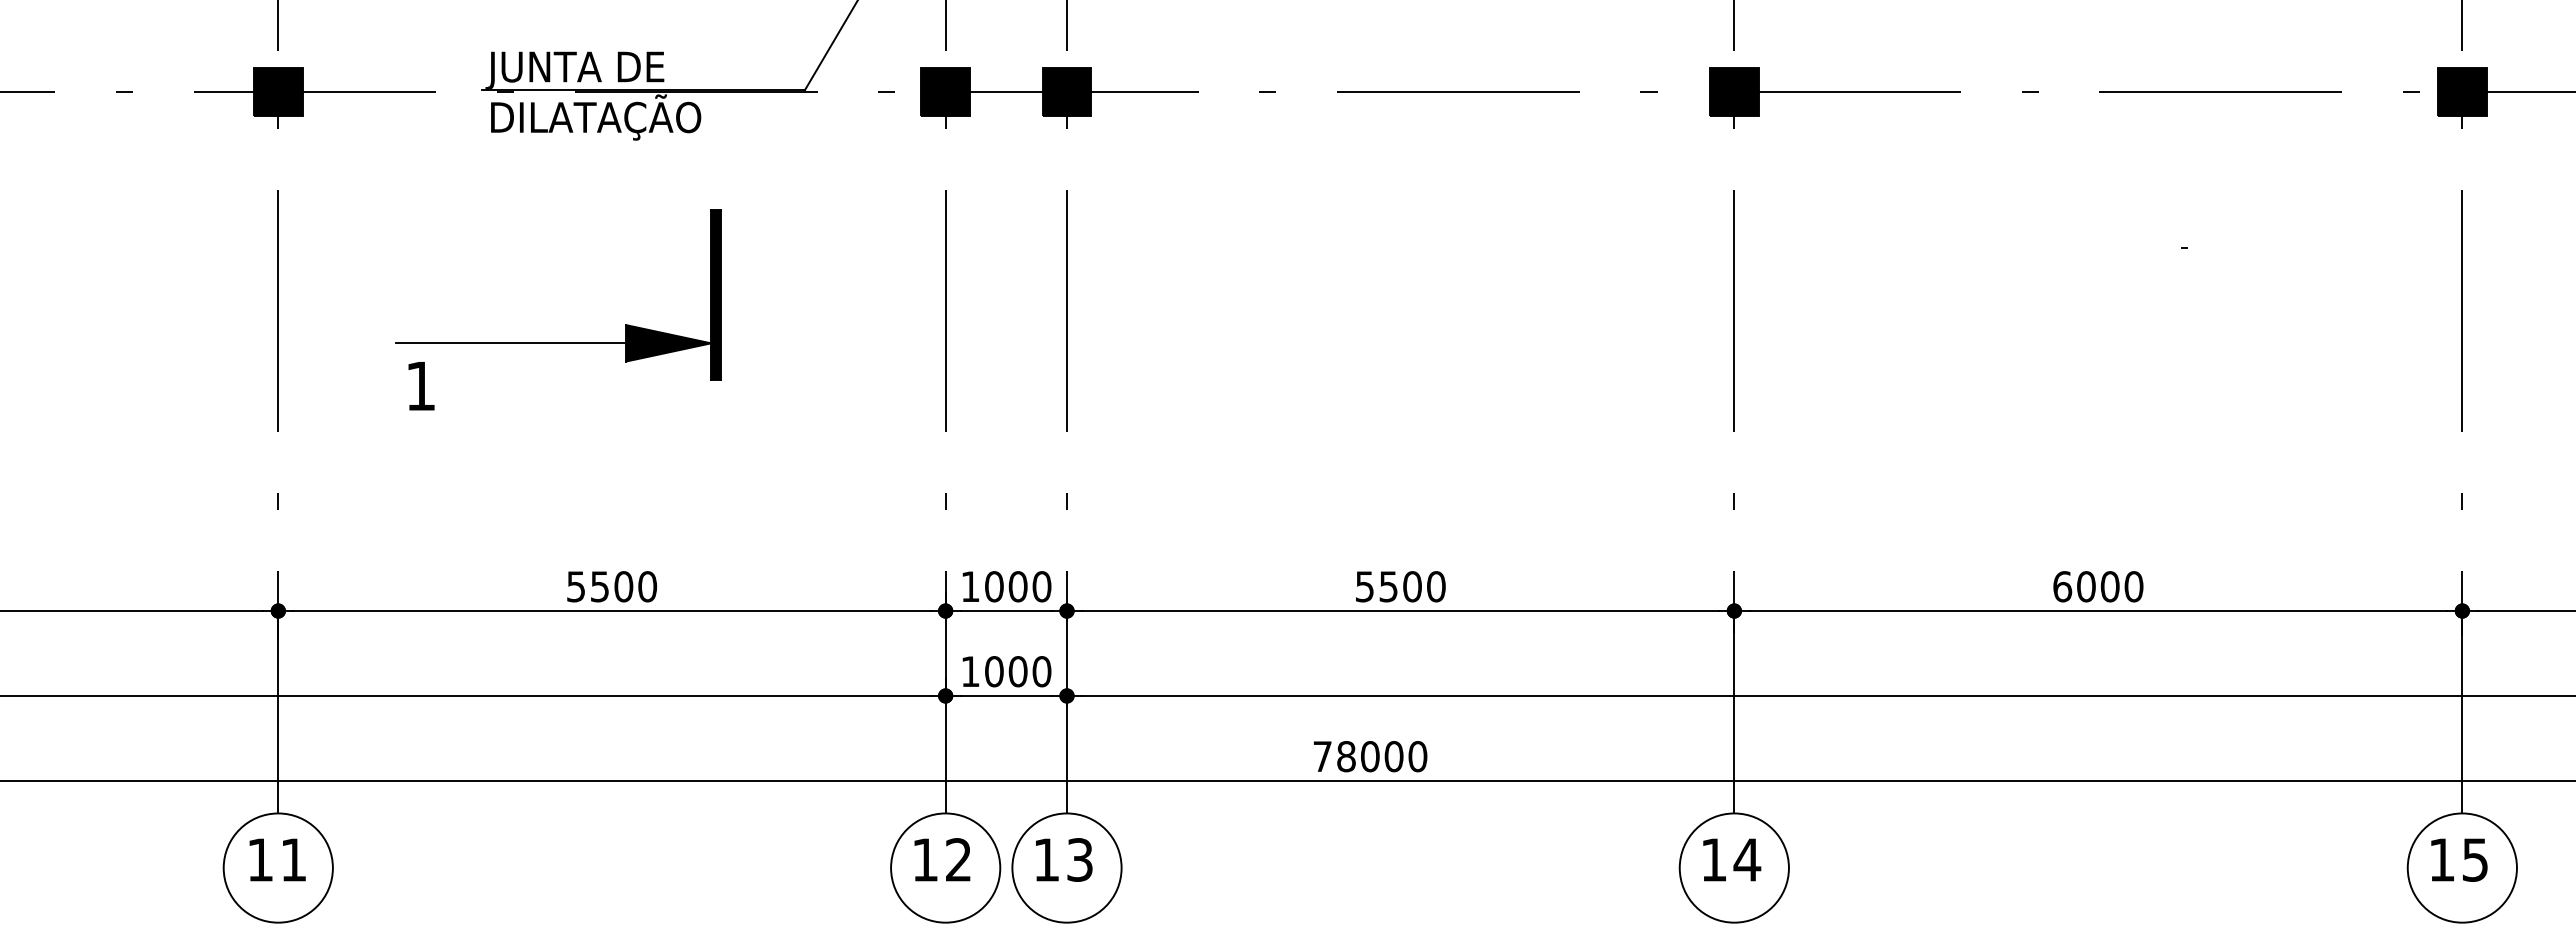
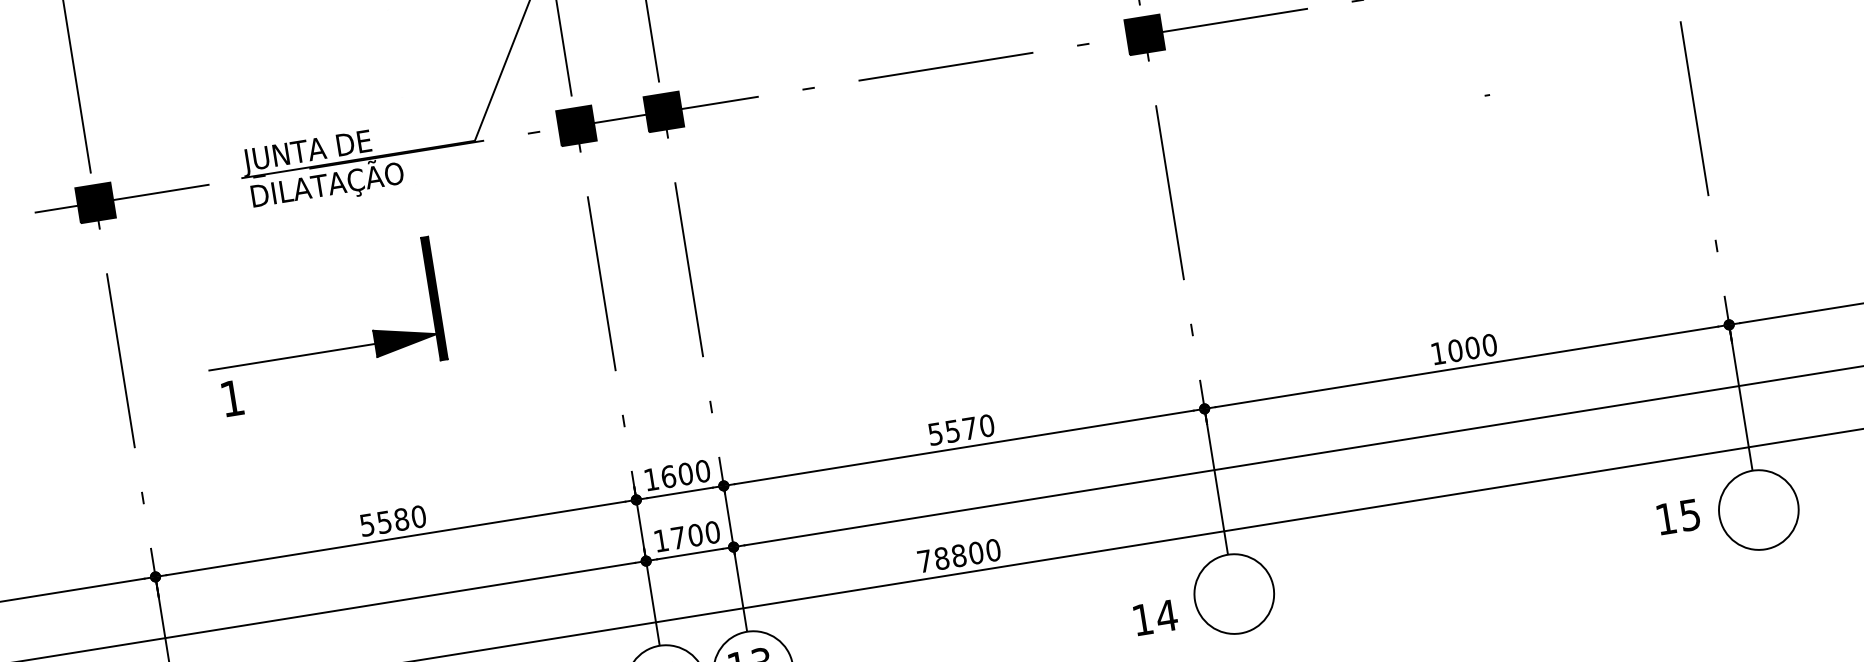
text: (623, 586) -> (401, 519), 5500 -> 5580
text: (994, 586) -> (668, 476), 1000 -> 1600
text: (1412, 586) -> (969, 428), 5500 -> 5570
text: (2062, 586) -> (1438, 353), 6000 -> 1000
text: (994, 671) -> (678, 537), 1000 -> 1700
text: (1370, 756) -> (959, 555), 78000 -> 78800
text: (1732, 859) -> (1156, 617), moved
text: (2459, 859) -> (1678, 516), moved

